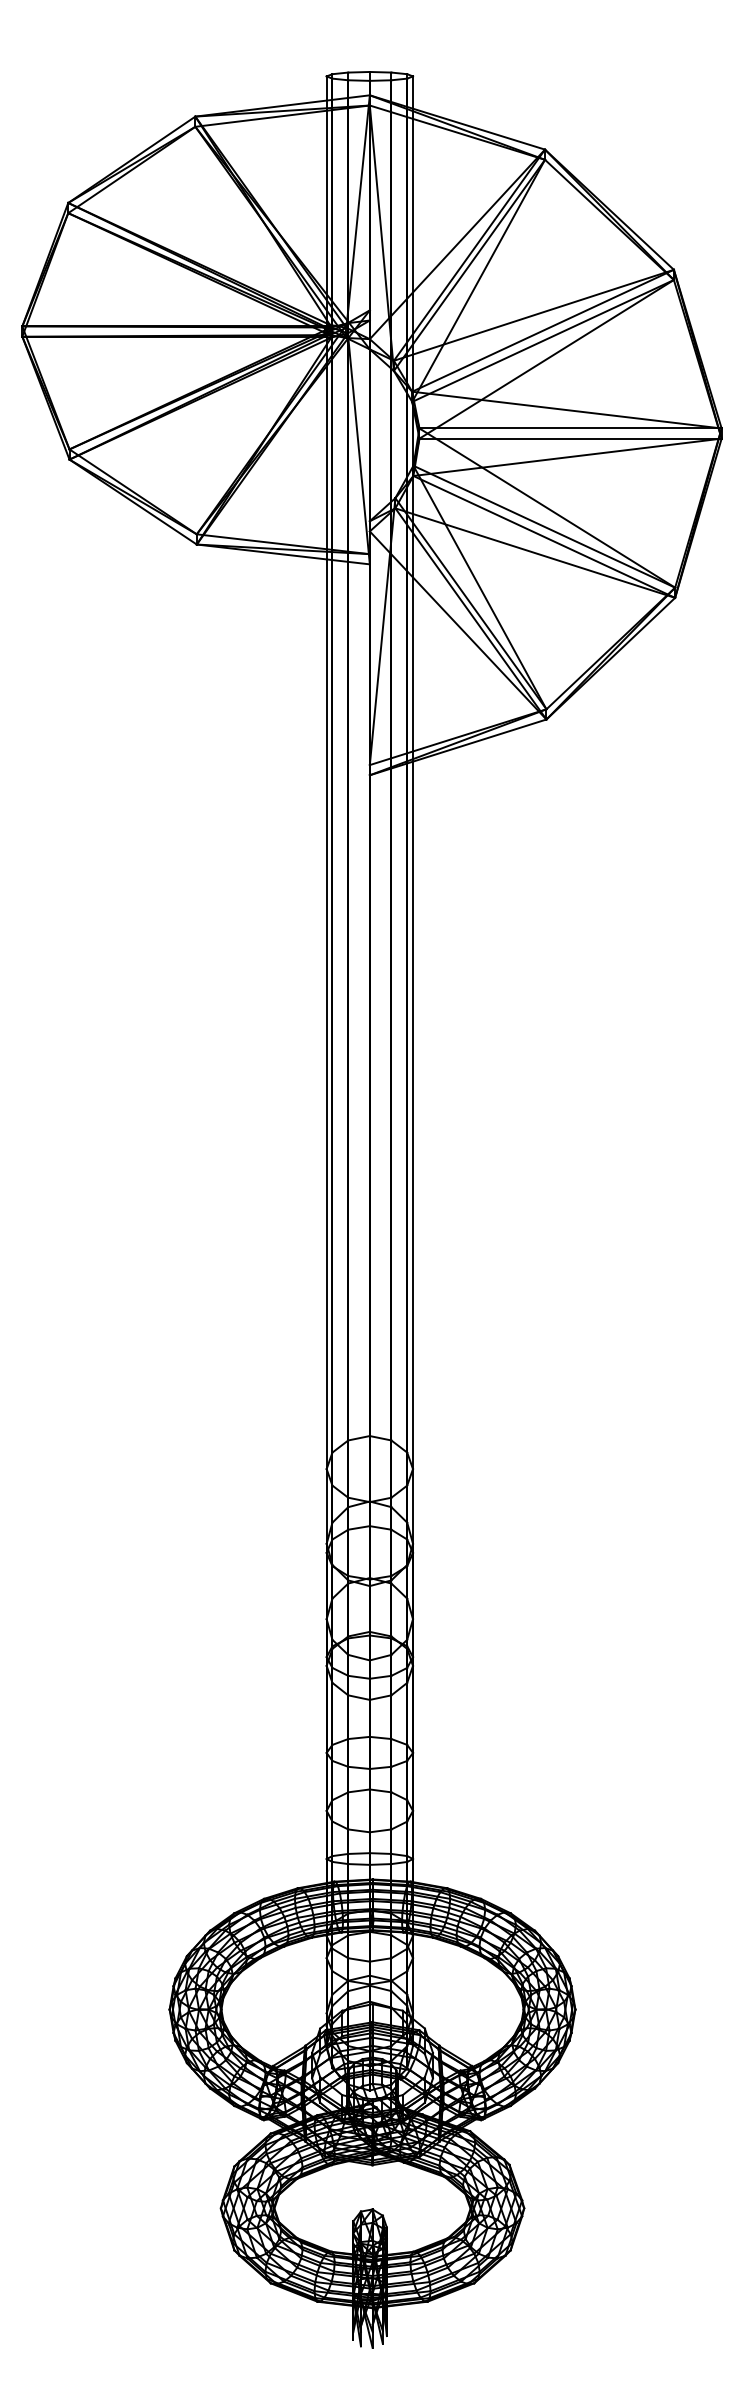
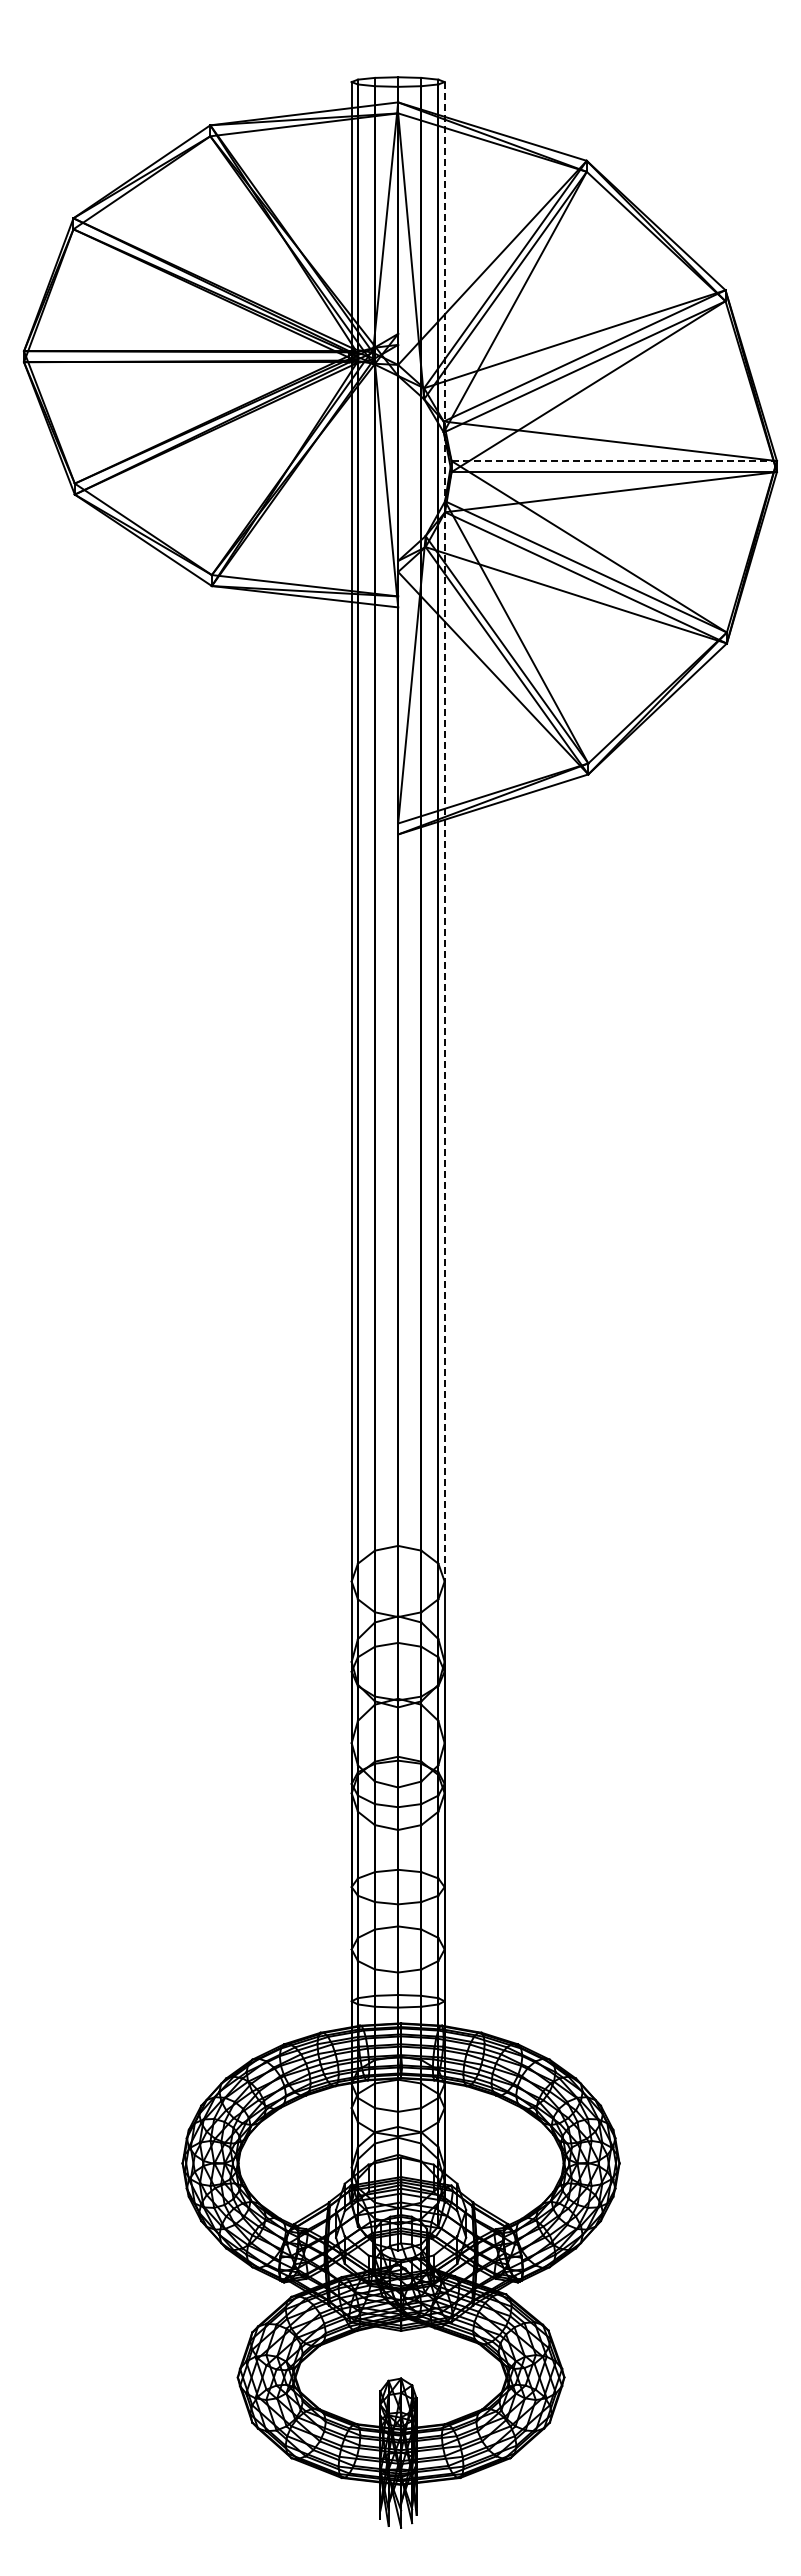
line: (570, 428) -> (614, 461), solid -> dashed
line: (412, 772) -> (444, 831), solid -> dashed

